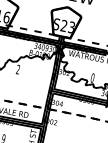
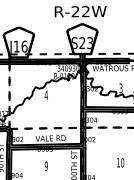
text: (17, 69) -> (45, 95), 2 -> 4
text: (92, 78) -> (120, 88), 0 -> 3

